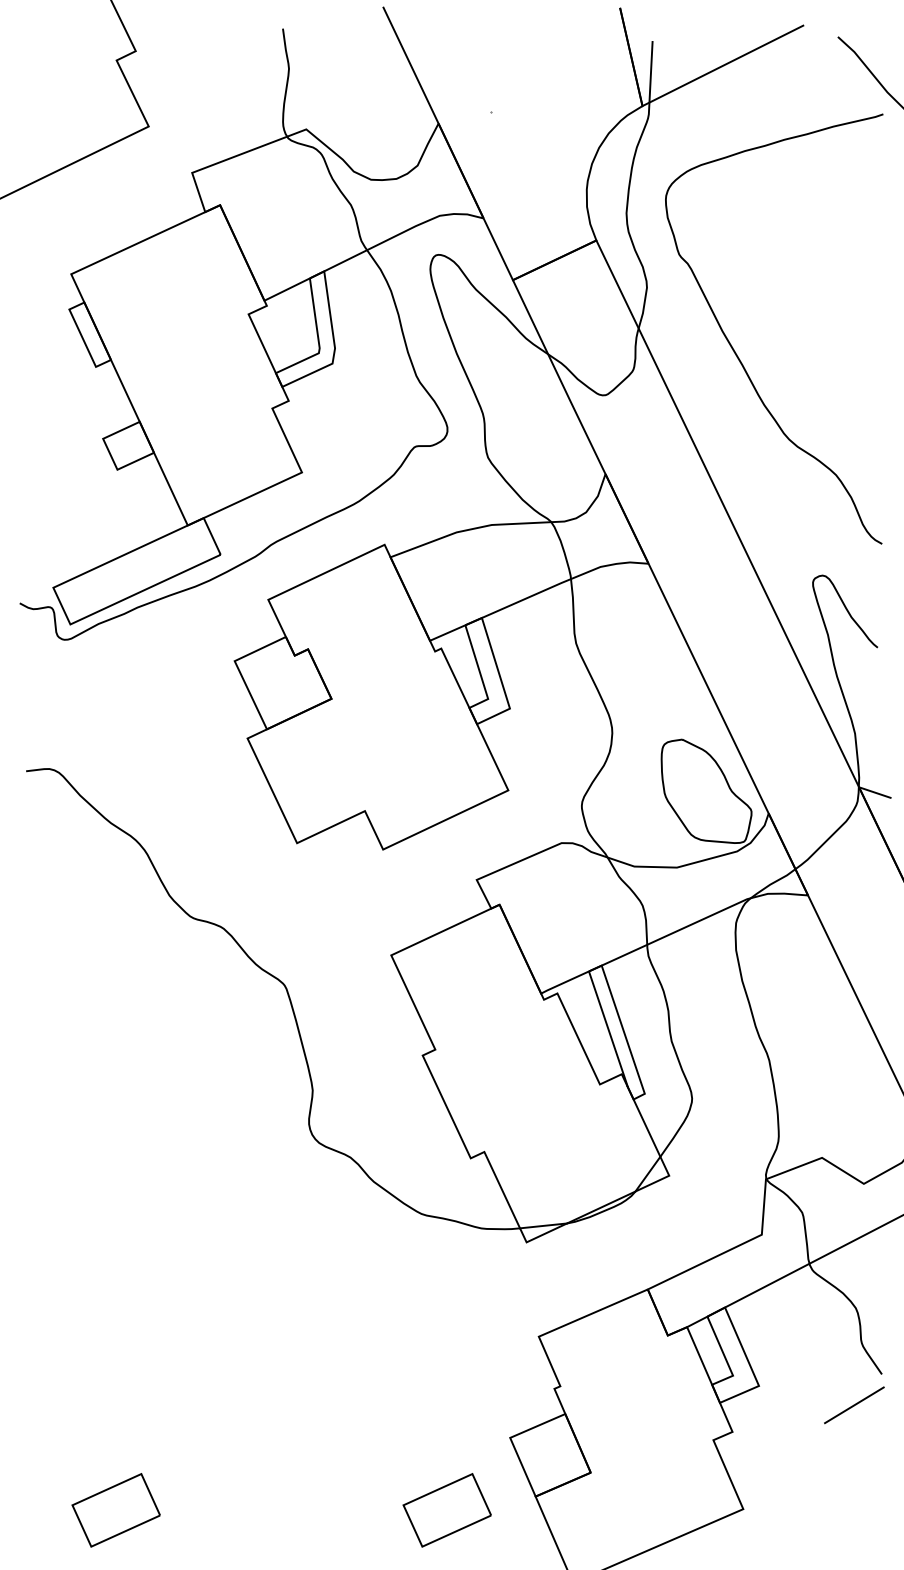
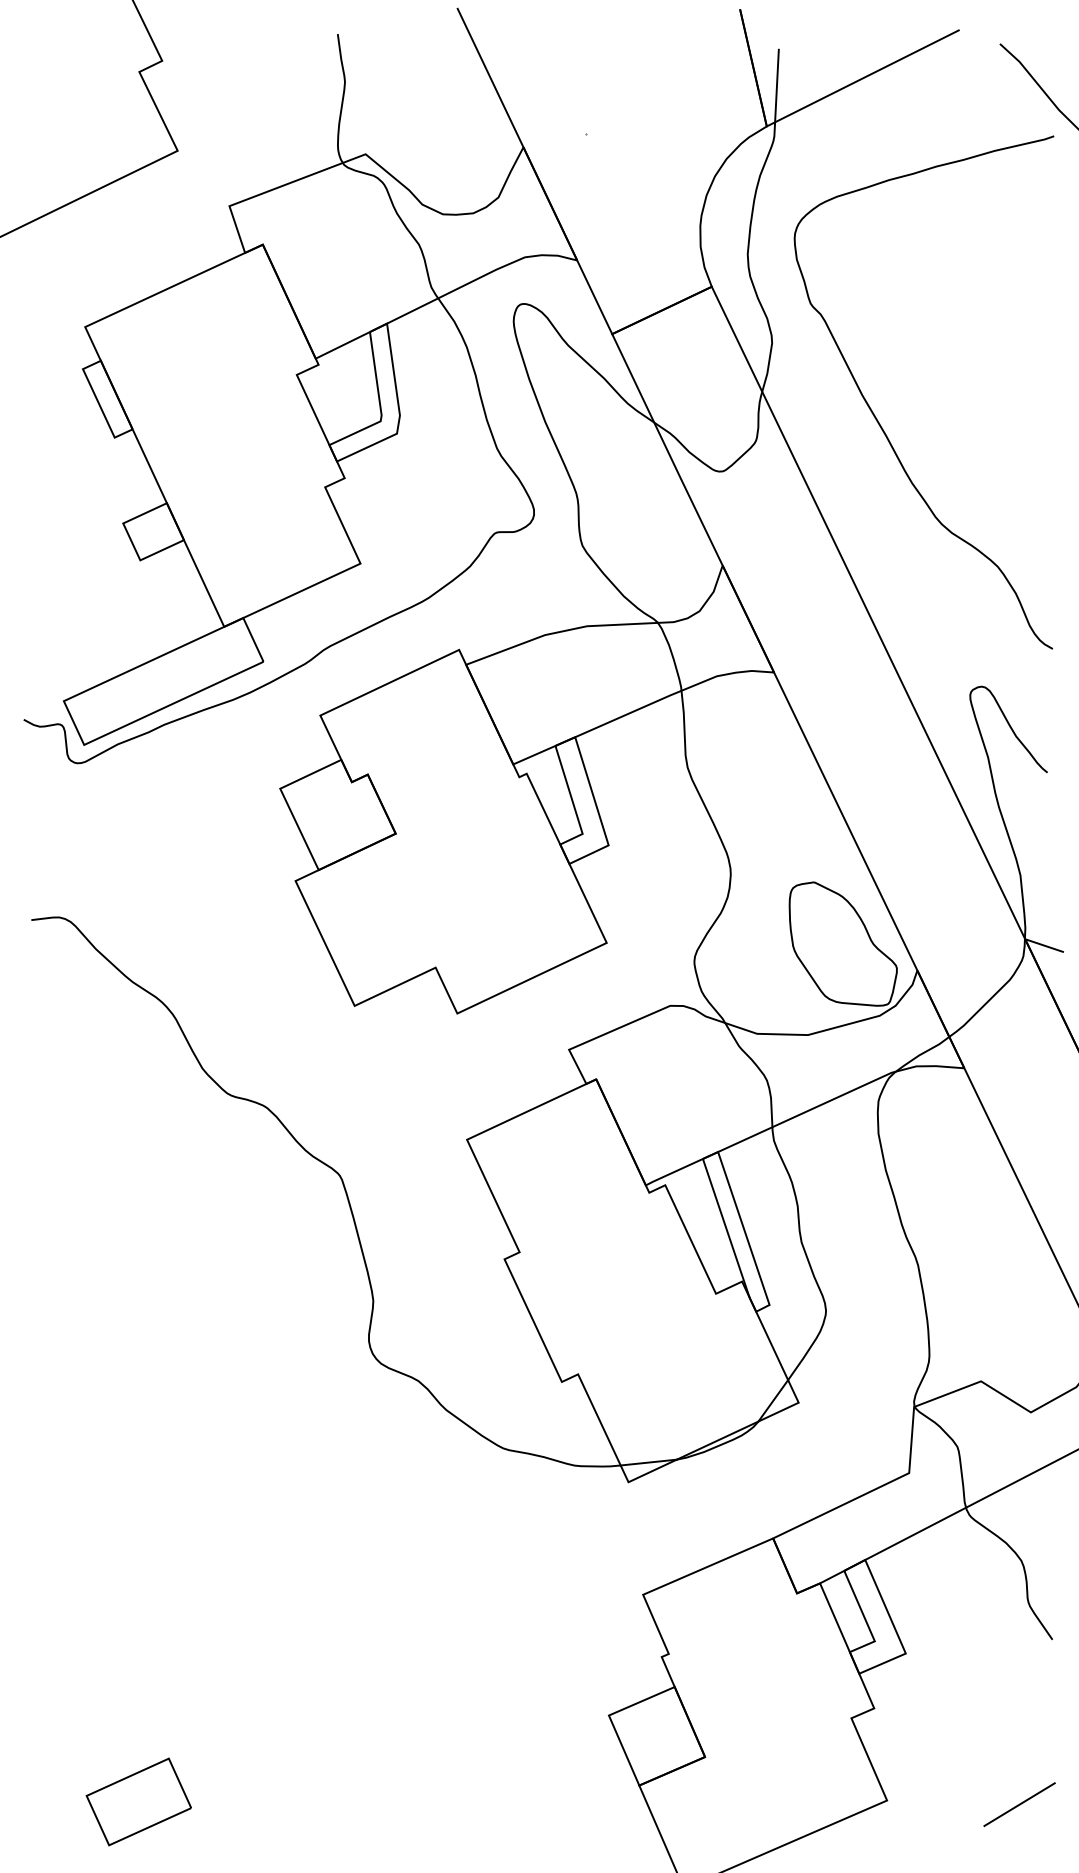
line: (854, 1405) -> (1019, 1804), moved
part: (446, 1509) -> (533, 1801), removed

